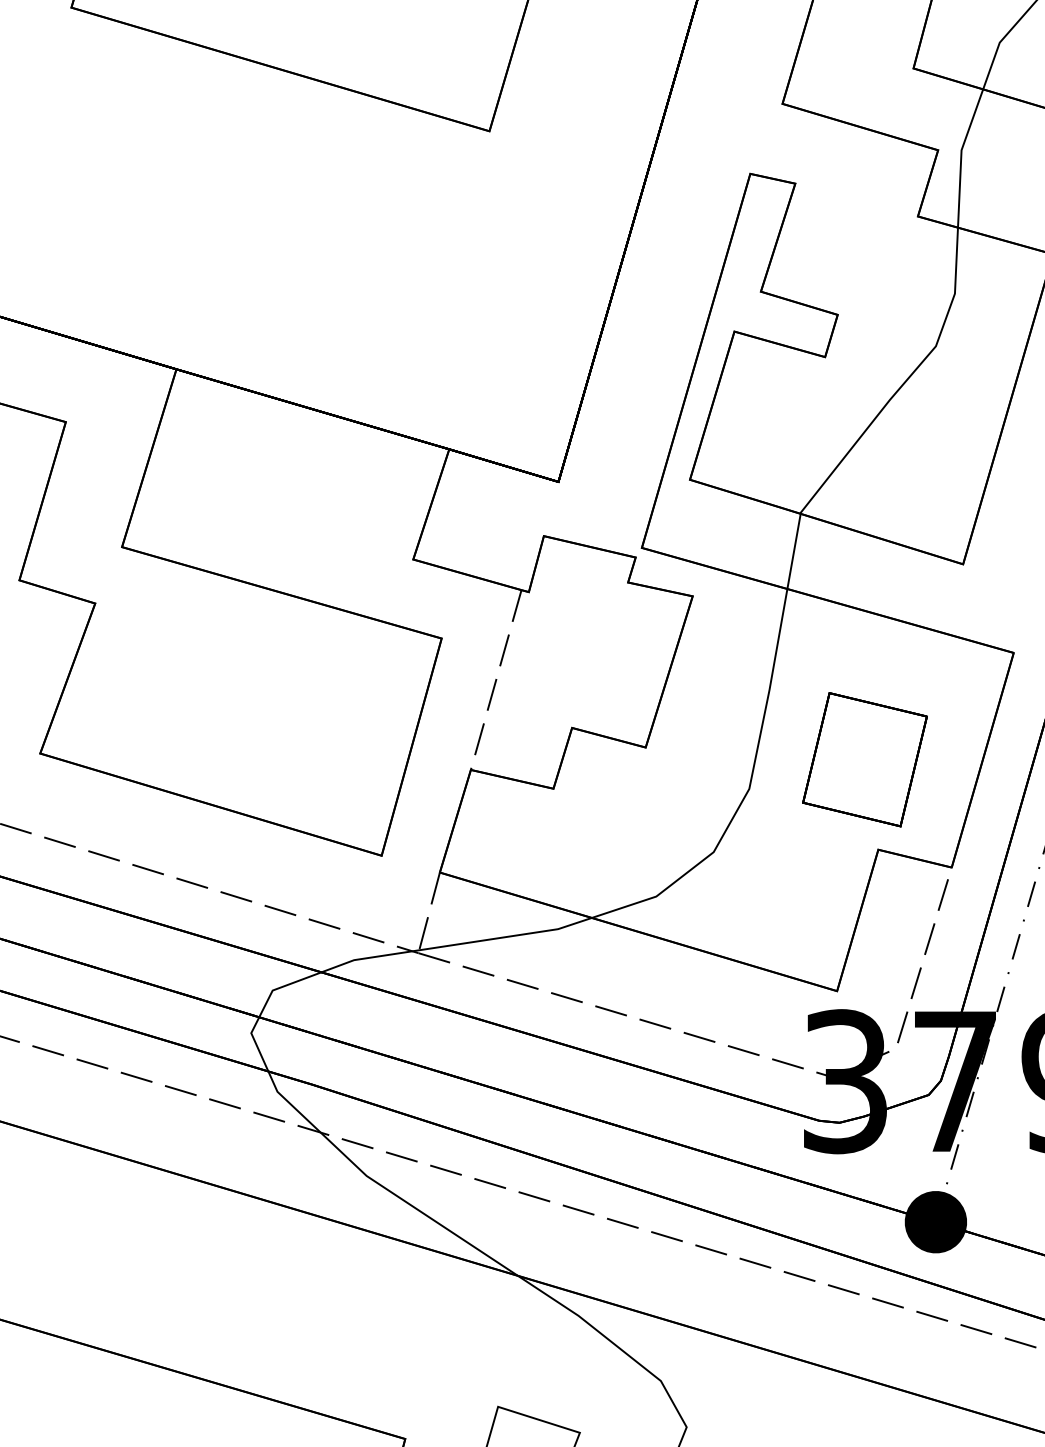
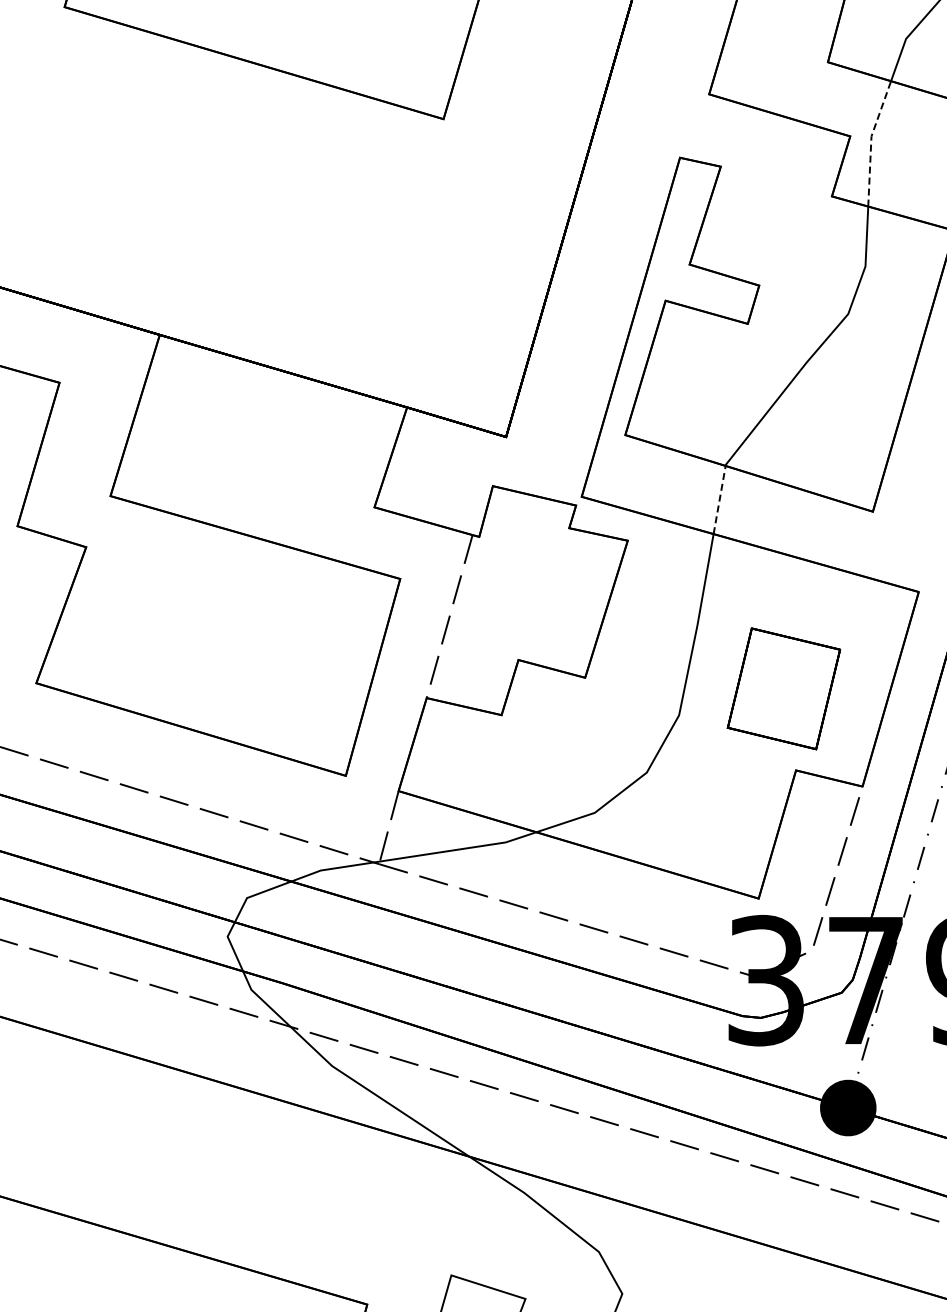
line: (961, 155) -> (871, 141), solid -> dashed
line: (793, 551) -> (719, 500), solid -> dashed

